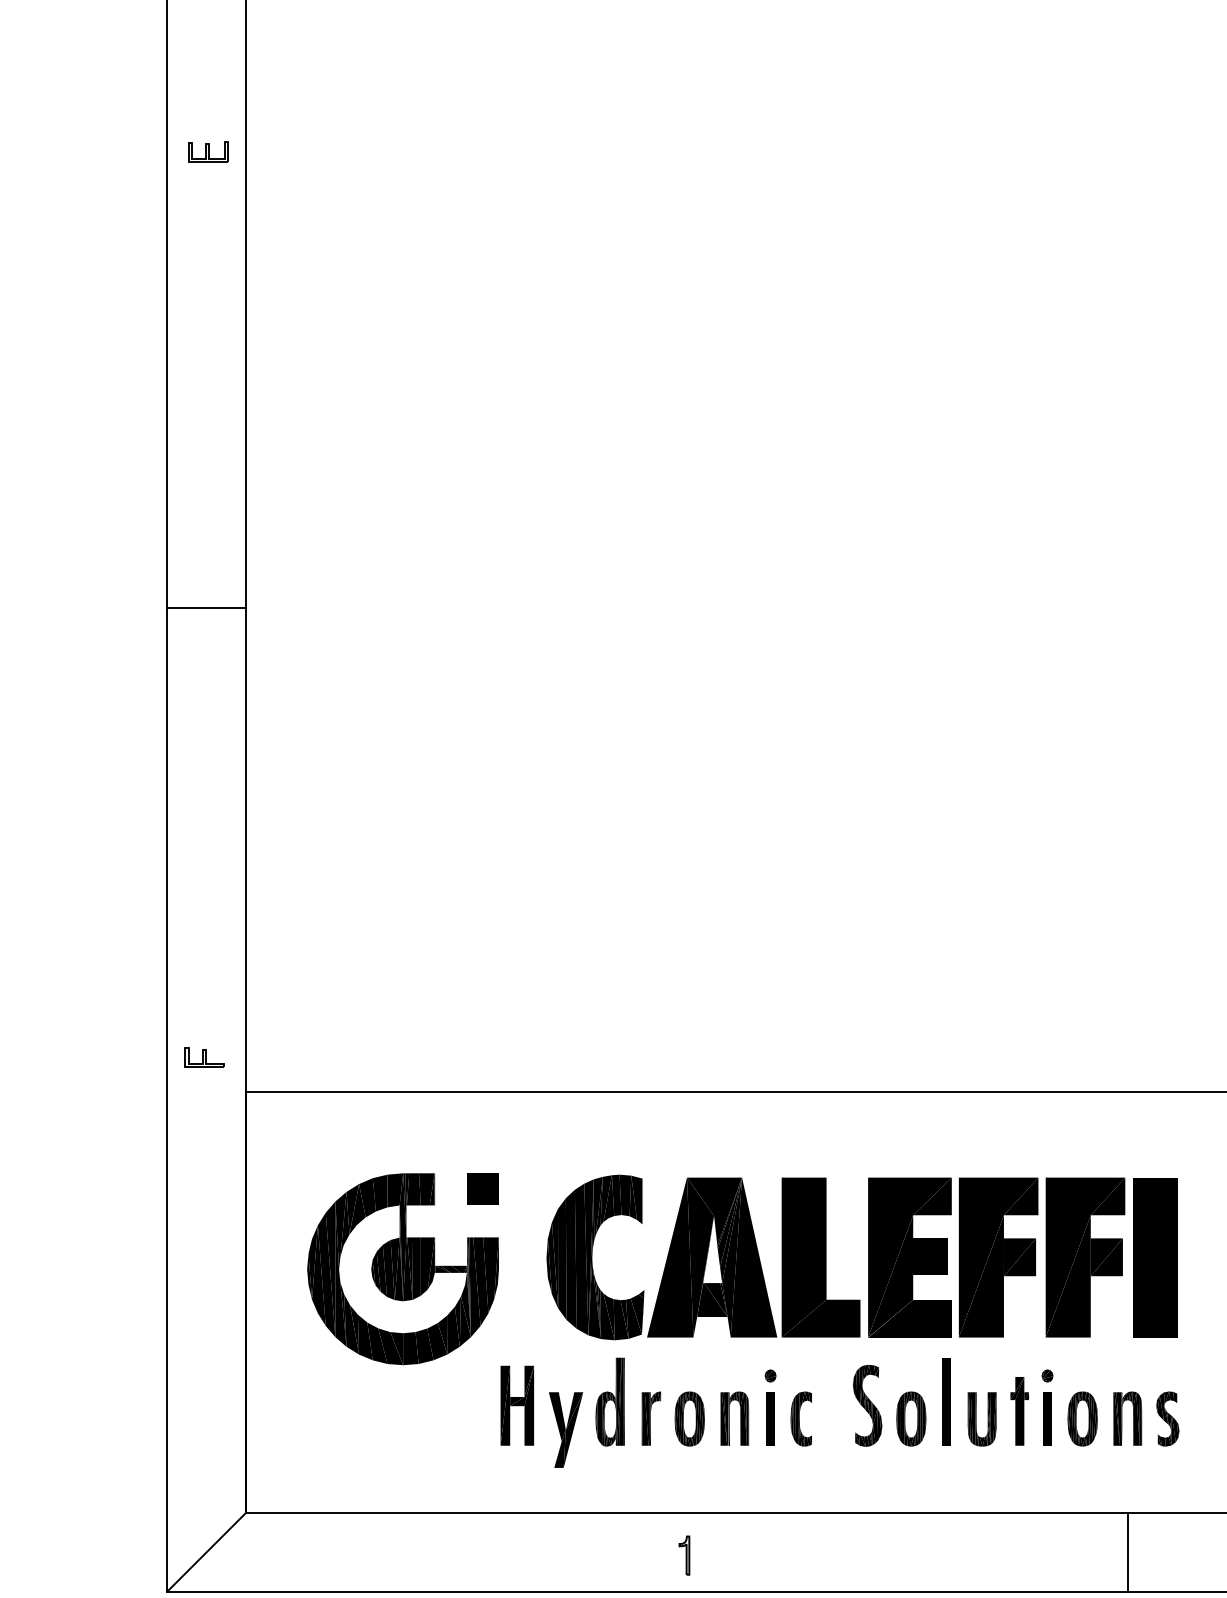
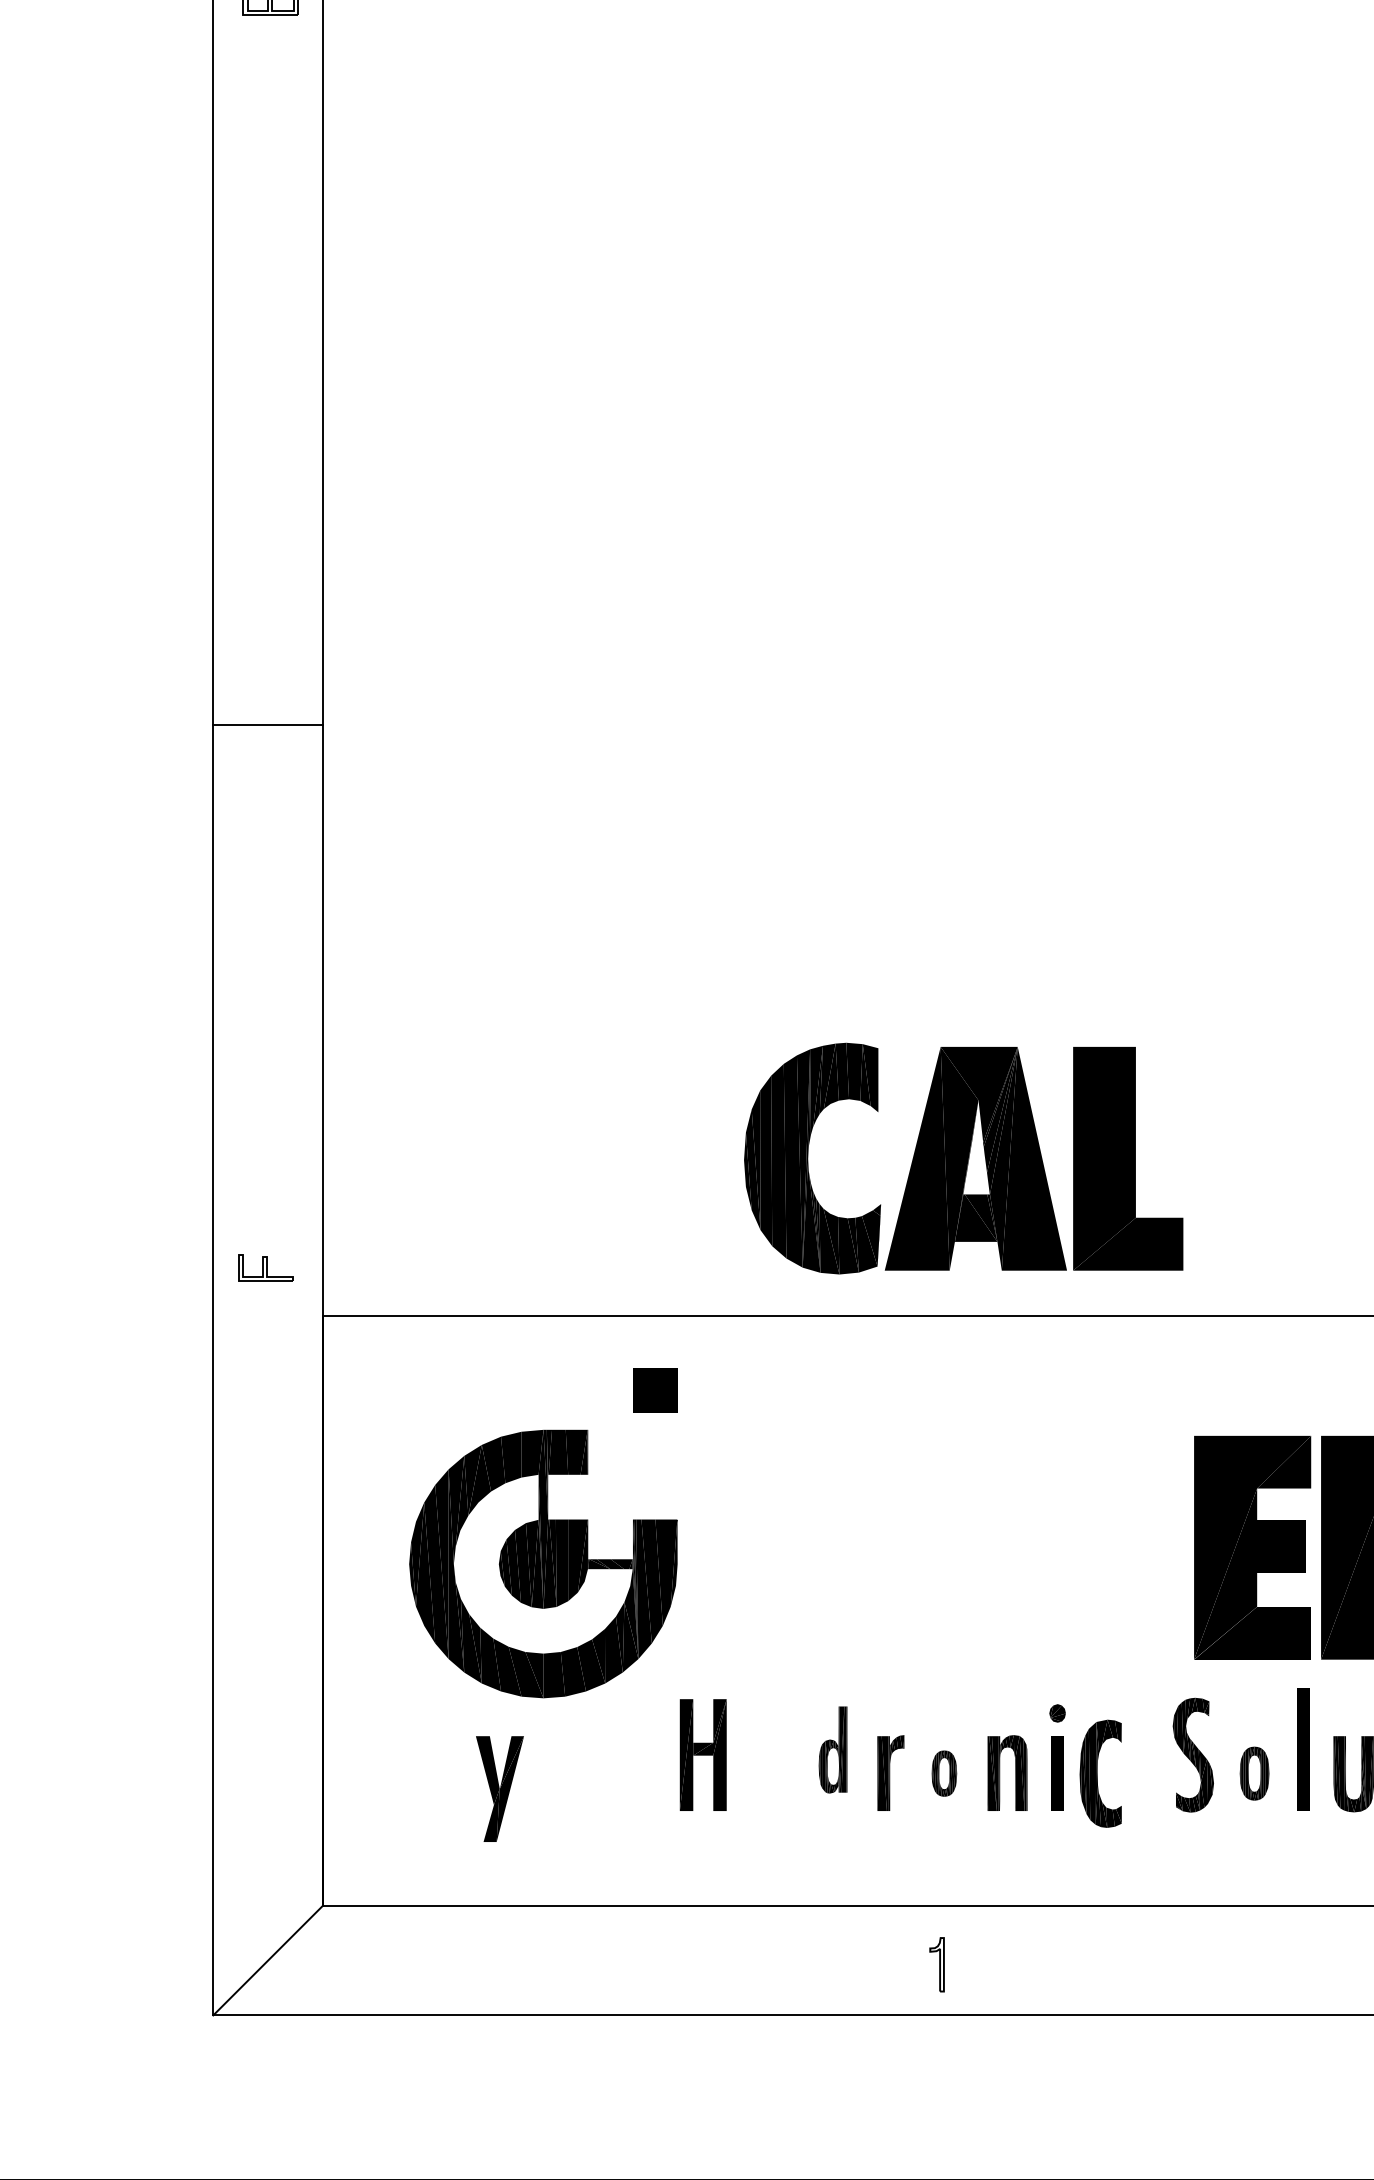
line: (206, 608) -> (268, 724), moved
part: (482, 1188) -> (654, 1389), moved
part: (703, 1257) -> (963, 1158), moved
part: (609, 1401) -> (832, 1749), size x0.7
part: (689, 1418) -> (944, 1772), size x0.6
part: (800, 1418) -> (1099, 1772), size x1.4
part: (911, 1418) -> (1254, 1772), size x0.7
part: (566, 1429) -> (500, 1788), moved

